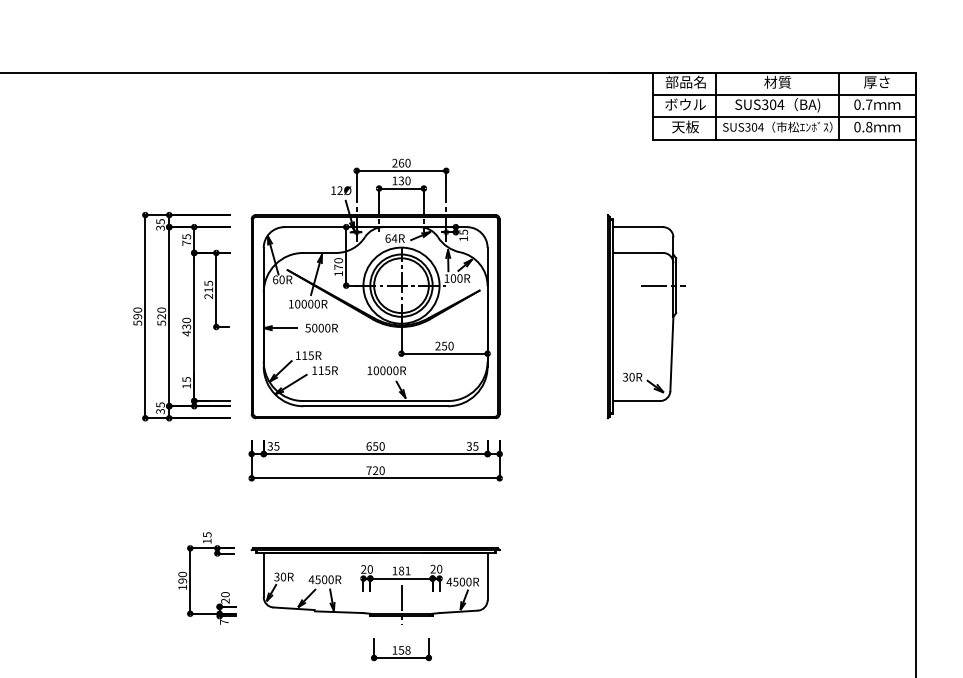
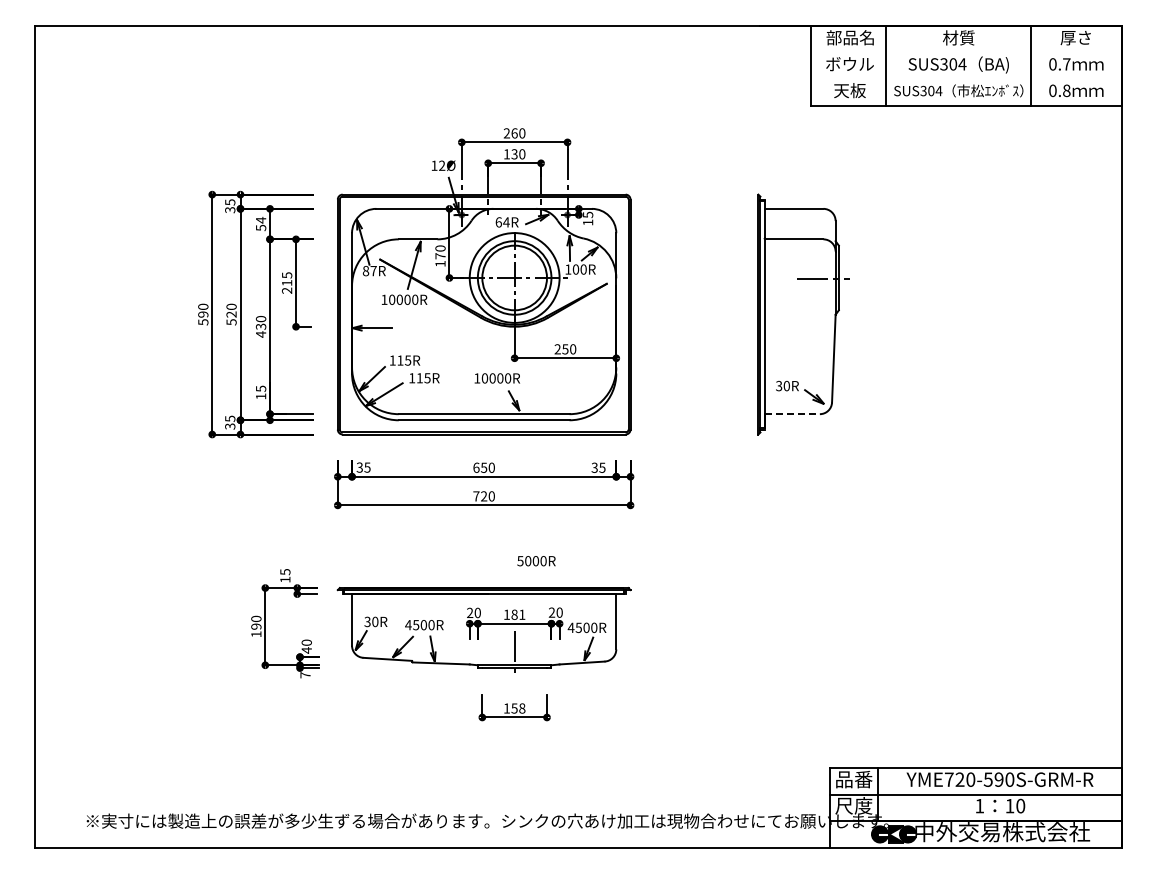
line: (784, 94) -> (966, 52), removed
line: (784, 117) -> (966, 79), removed
text: (187, 240) -> (261, 224), 75 -> 54
text: (278, 279) -> (369, 270), 60R -> 87R
text: (321, 328) -> (536, 561), moved
line: (636, 401) -> (792, 414), solid -> dashed
text: (225, 601) -> (306, 650), 20 -> 40

